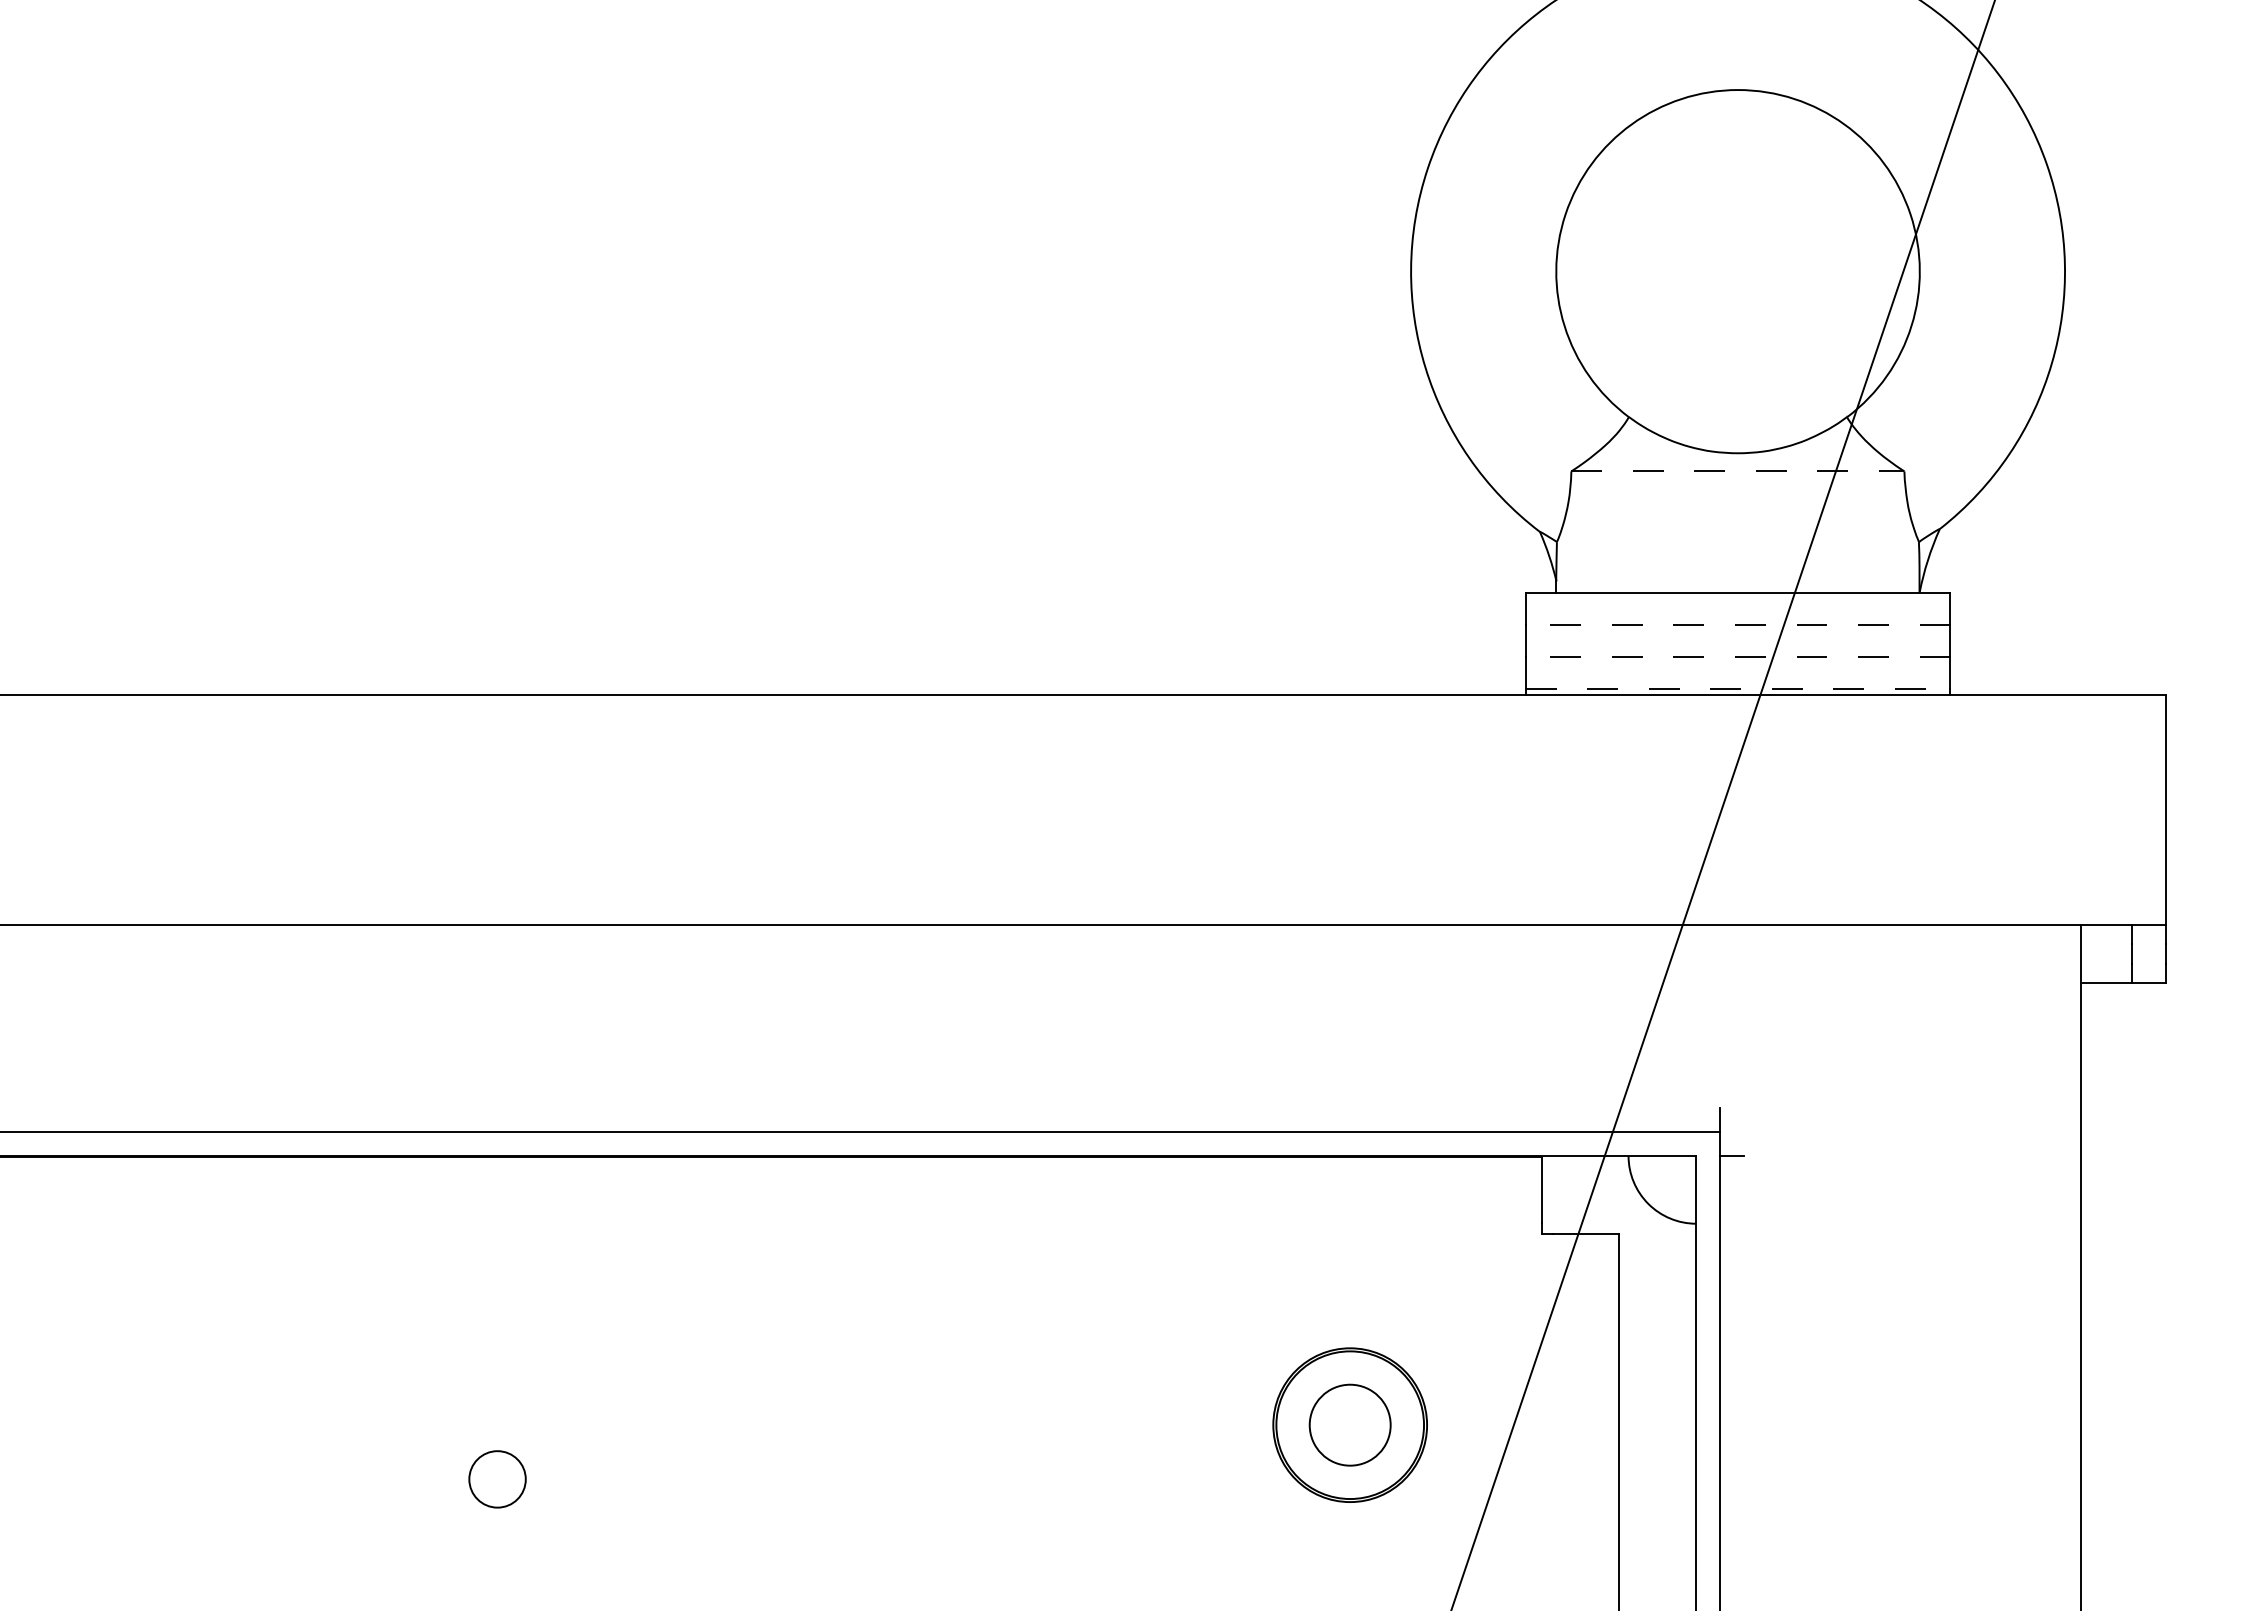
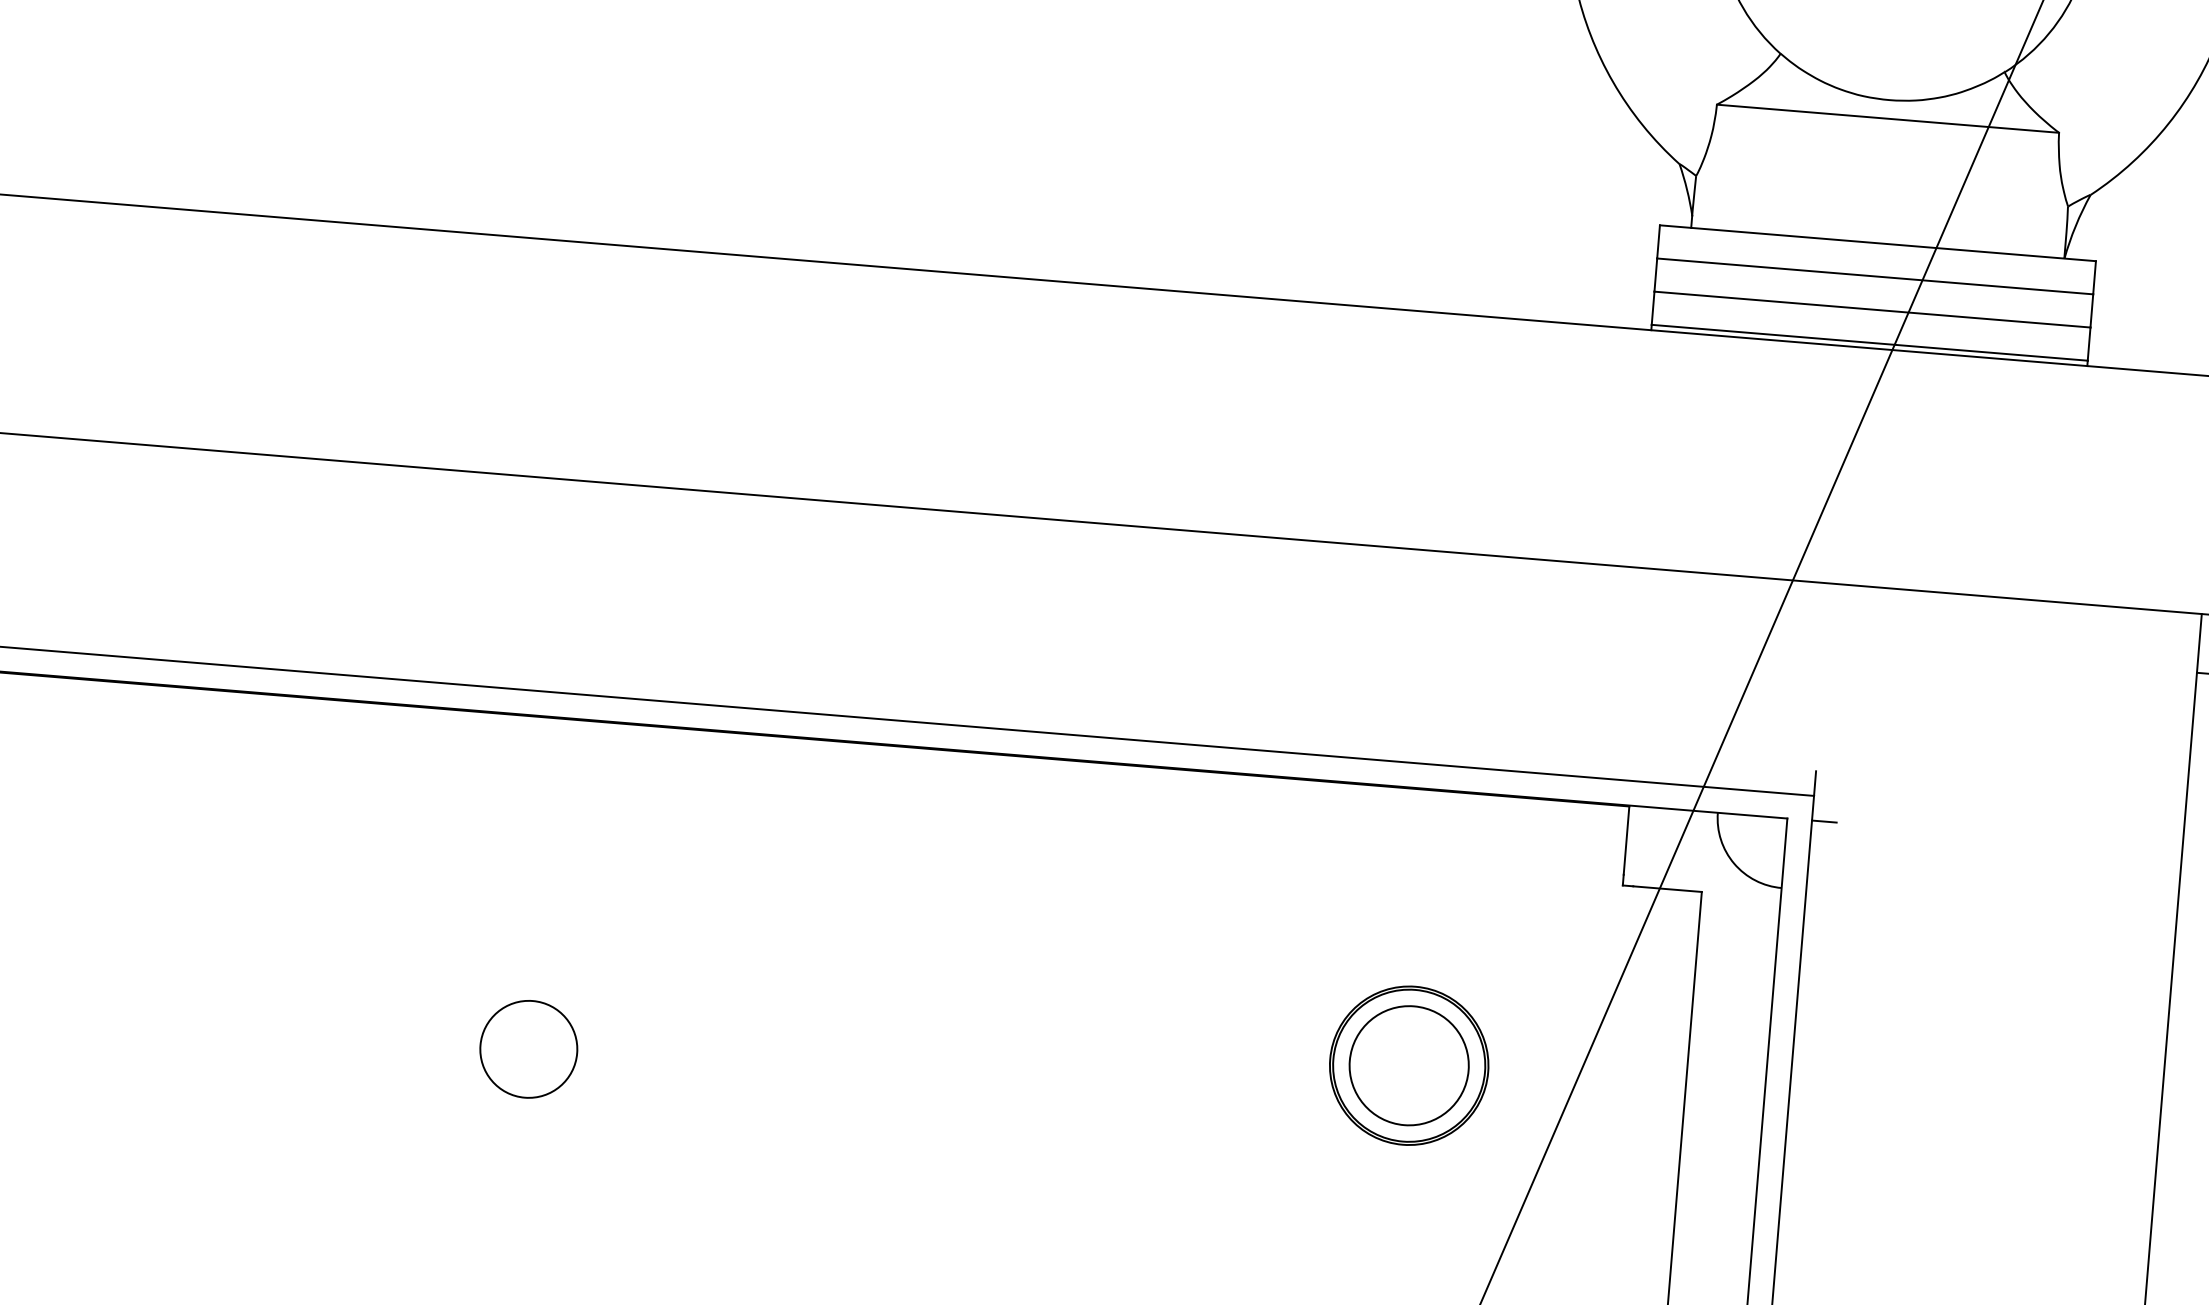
line: (1737, 471) -> (1887, 118), dashed -> solid
line: (1737, 624) -> (1874, 275), dashed -> solid
line: (1737, 657) -> (1871, 309), dashed -> solid
line: (1738, 689) -> (1870, 342), dashed -> solid
circle: (1350, 1425) -> (1409, 1066), size x1.43
circle: (497, 1479) -> (528, 1049), size x1.67

